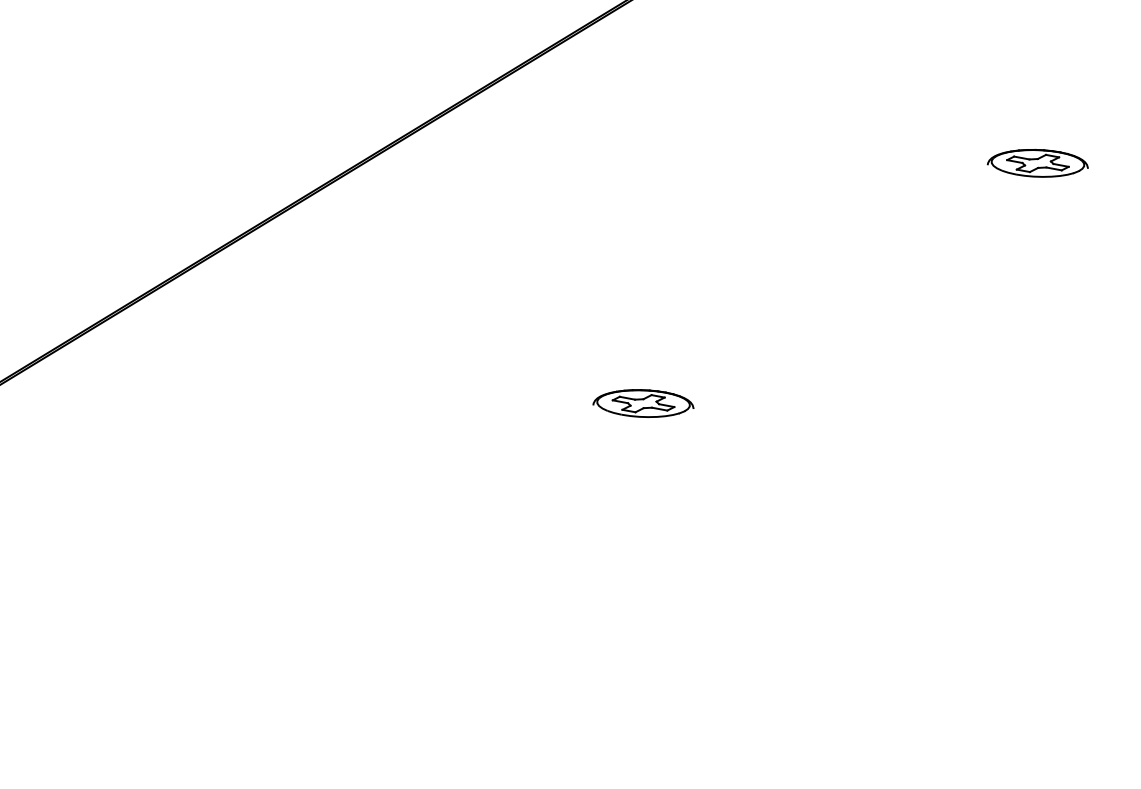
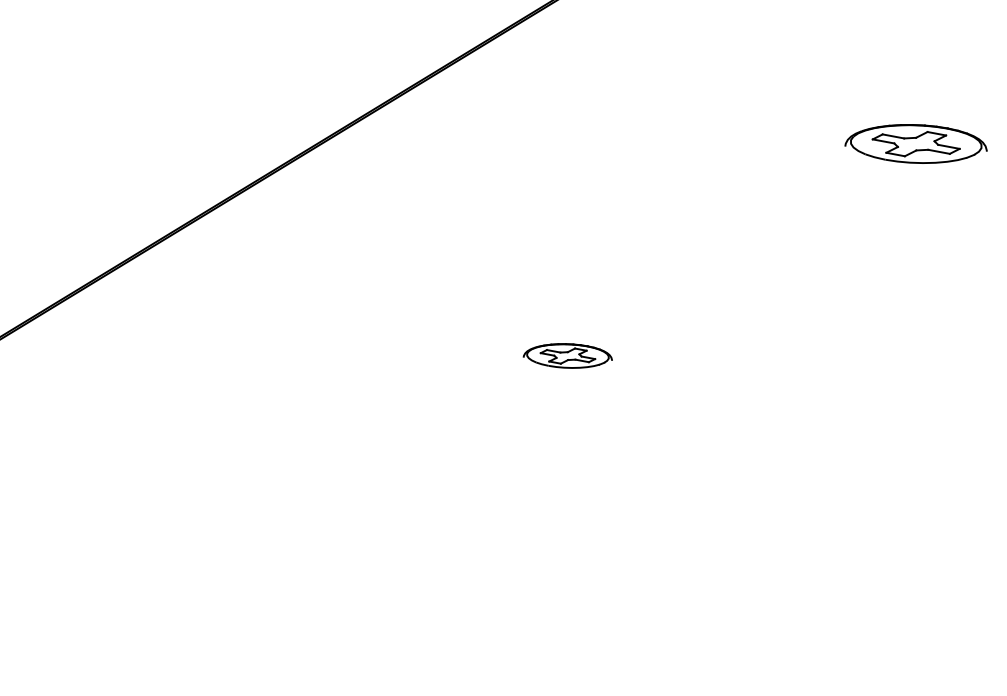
part: (1037, 163) -> (915, 144), size x1.6

